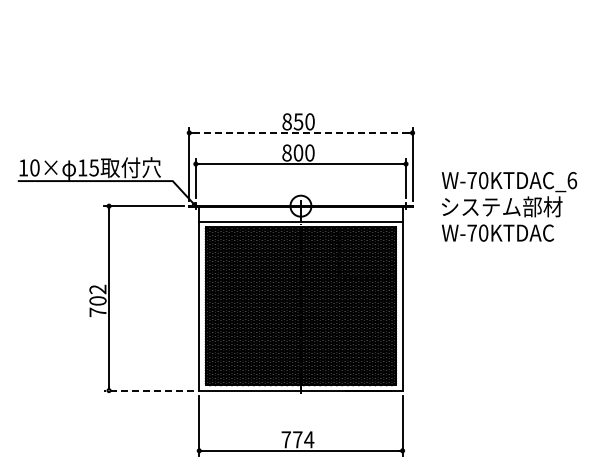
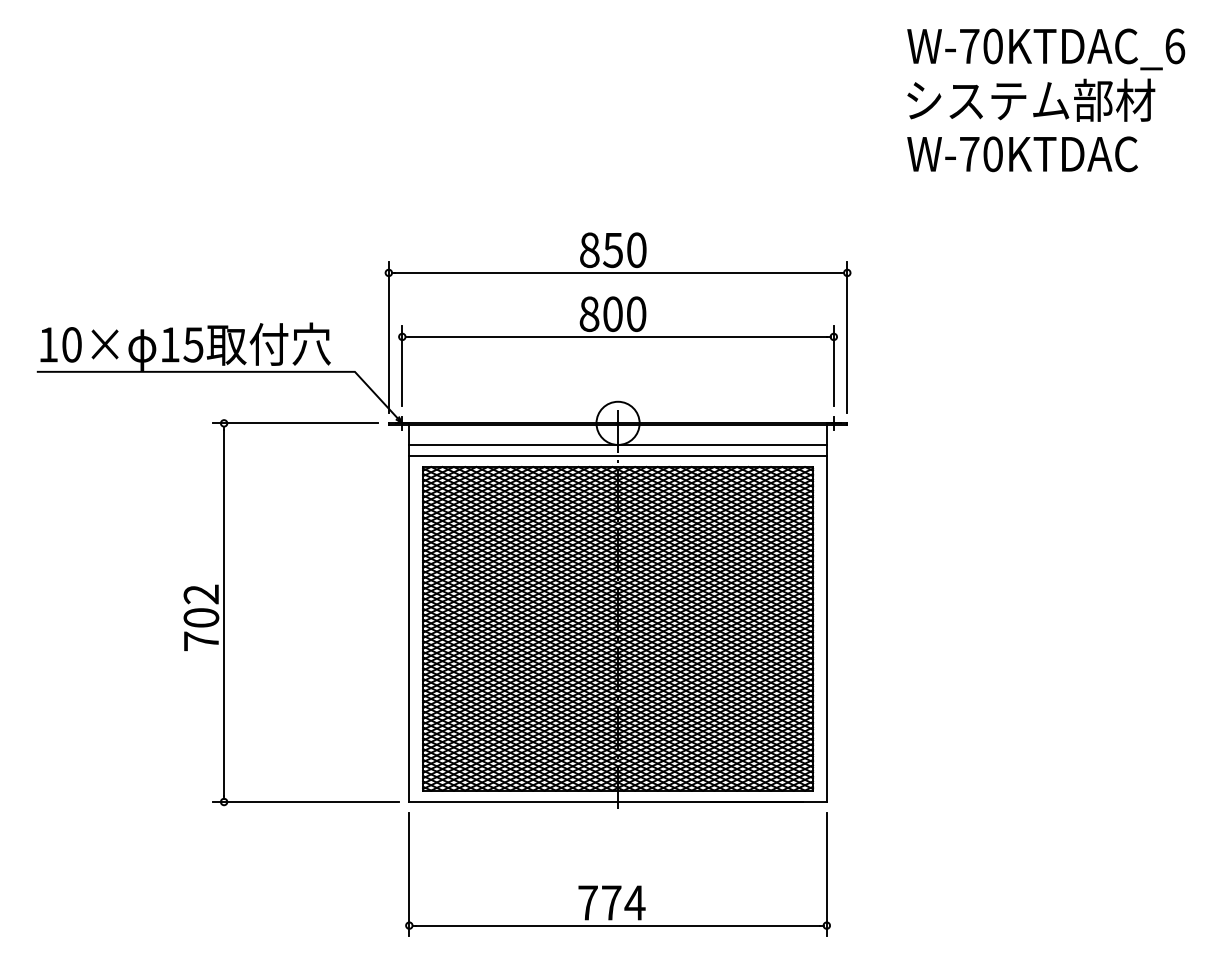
line: (300, 132) -> (617, 272), dashed -> solid
text: (509, 206) -> (1046, 99), moved
line: (300, 216) -> (617, 444), added
line: (148, 390) -> (305, 801), dashed -> solid

